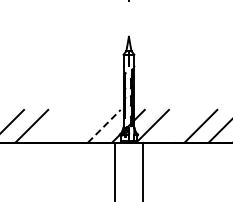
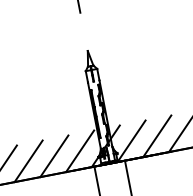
line: (55, 125) -> (27, 160), added
line: (79, 125) -> (53, 155), added
line: (104, 125) -> (80, 150), dashed -> solid
line: (176, 125) -> (156, 135), added

